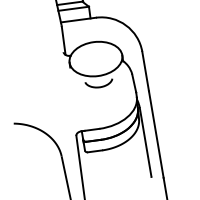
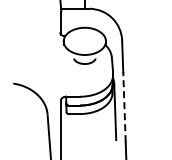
line: (156, 134) -> (124, 107), solid -> dashed

